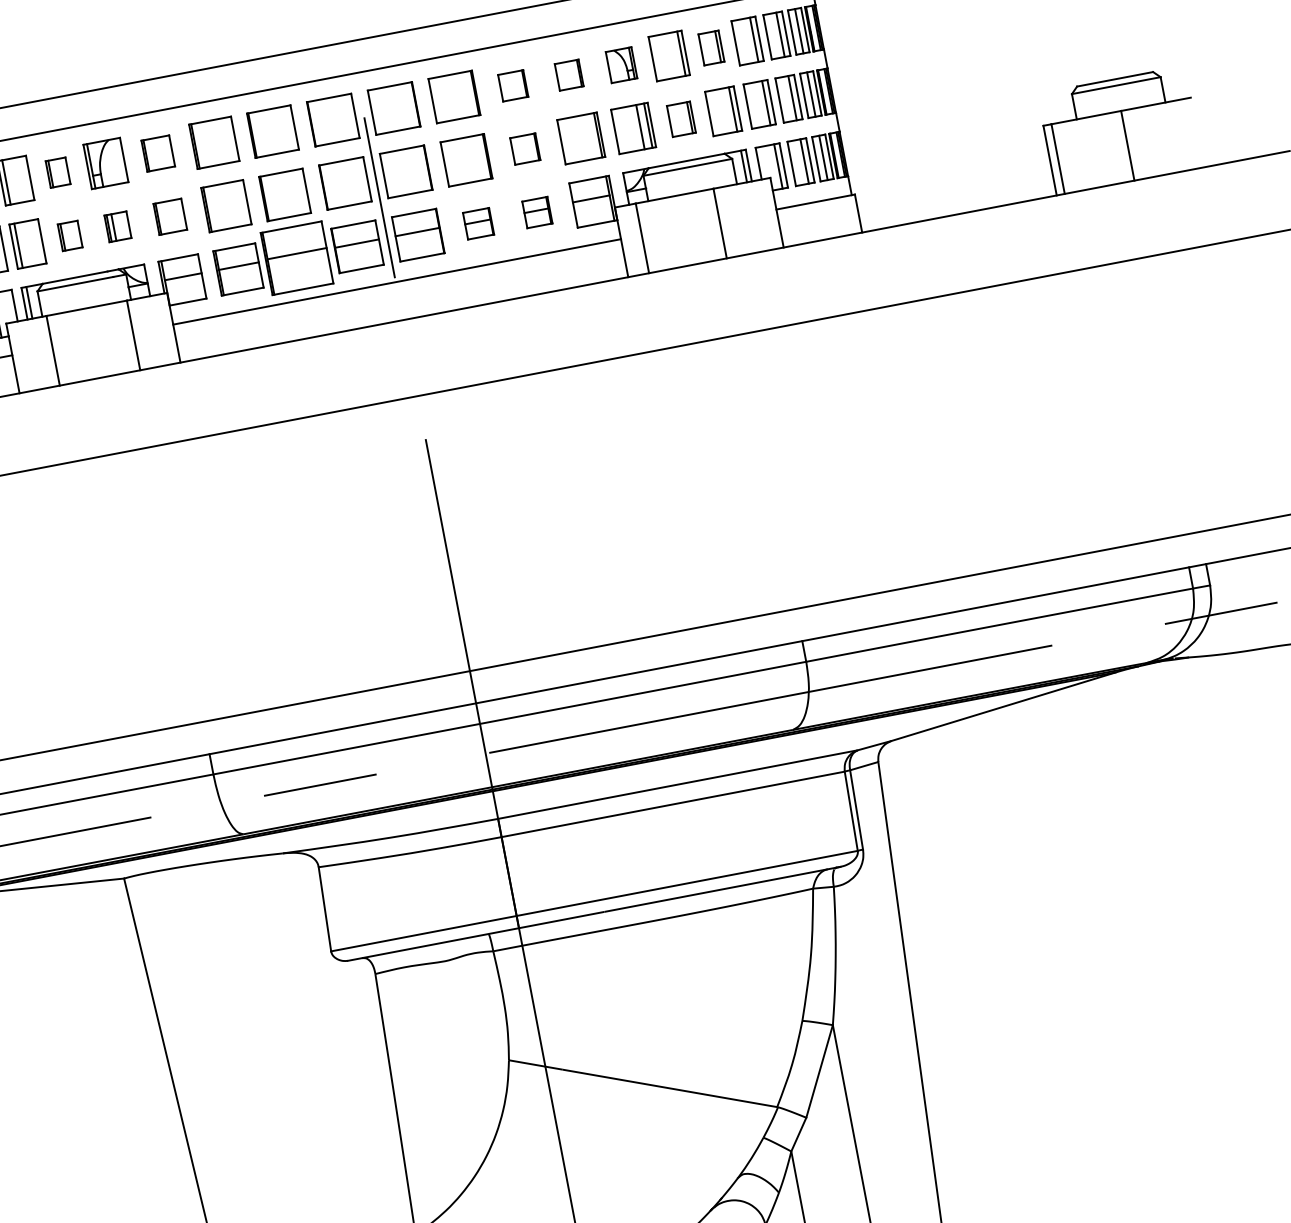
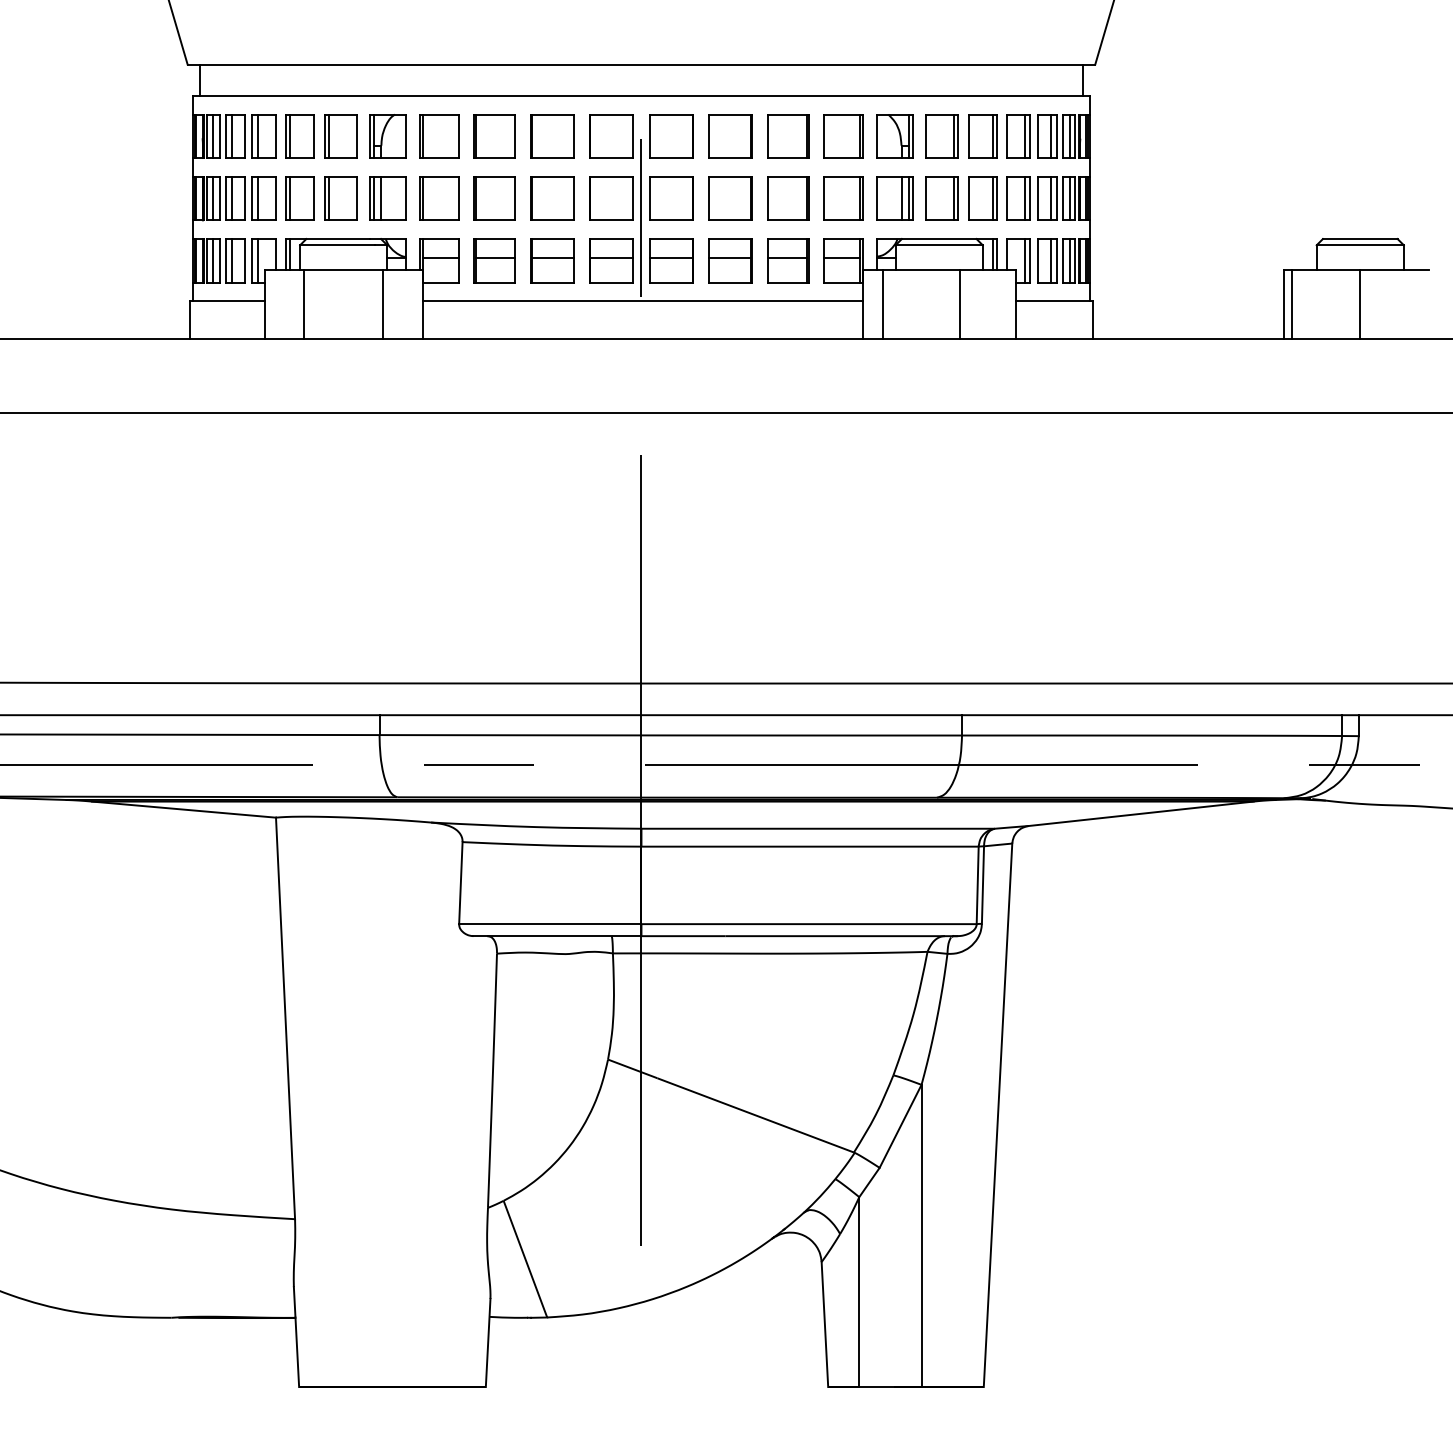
part: (710, 48) -> (982, 136), size x1.43
part: (621, 65) -> (894, 136), size x1.43
part: (569, 75) -> (843, 136), size x1.67
part: (513, 85) -> (788, 136), size x1.67
part: (681, 119) -> (941, 198), size x1.43
part: (525, 149) -> (788, 198), size x1.67
part: (158, 153) -> (439, 136), size x1.43
part: (57, 172) -> (340, 136), size x1.67
part: (537, 212) -> (788, 260), size x1.67
part: (170, 216) -> (439, 198), size x1.43
part: (478, 223) -> (730, 260), size x1.67
part: (117, 226) -> (387, 198), size x1.67
part: (69, 236) -> (340, 198), size x1.67
part: (297, 257) -> (552, 260), size x0.71

